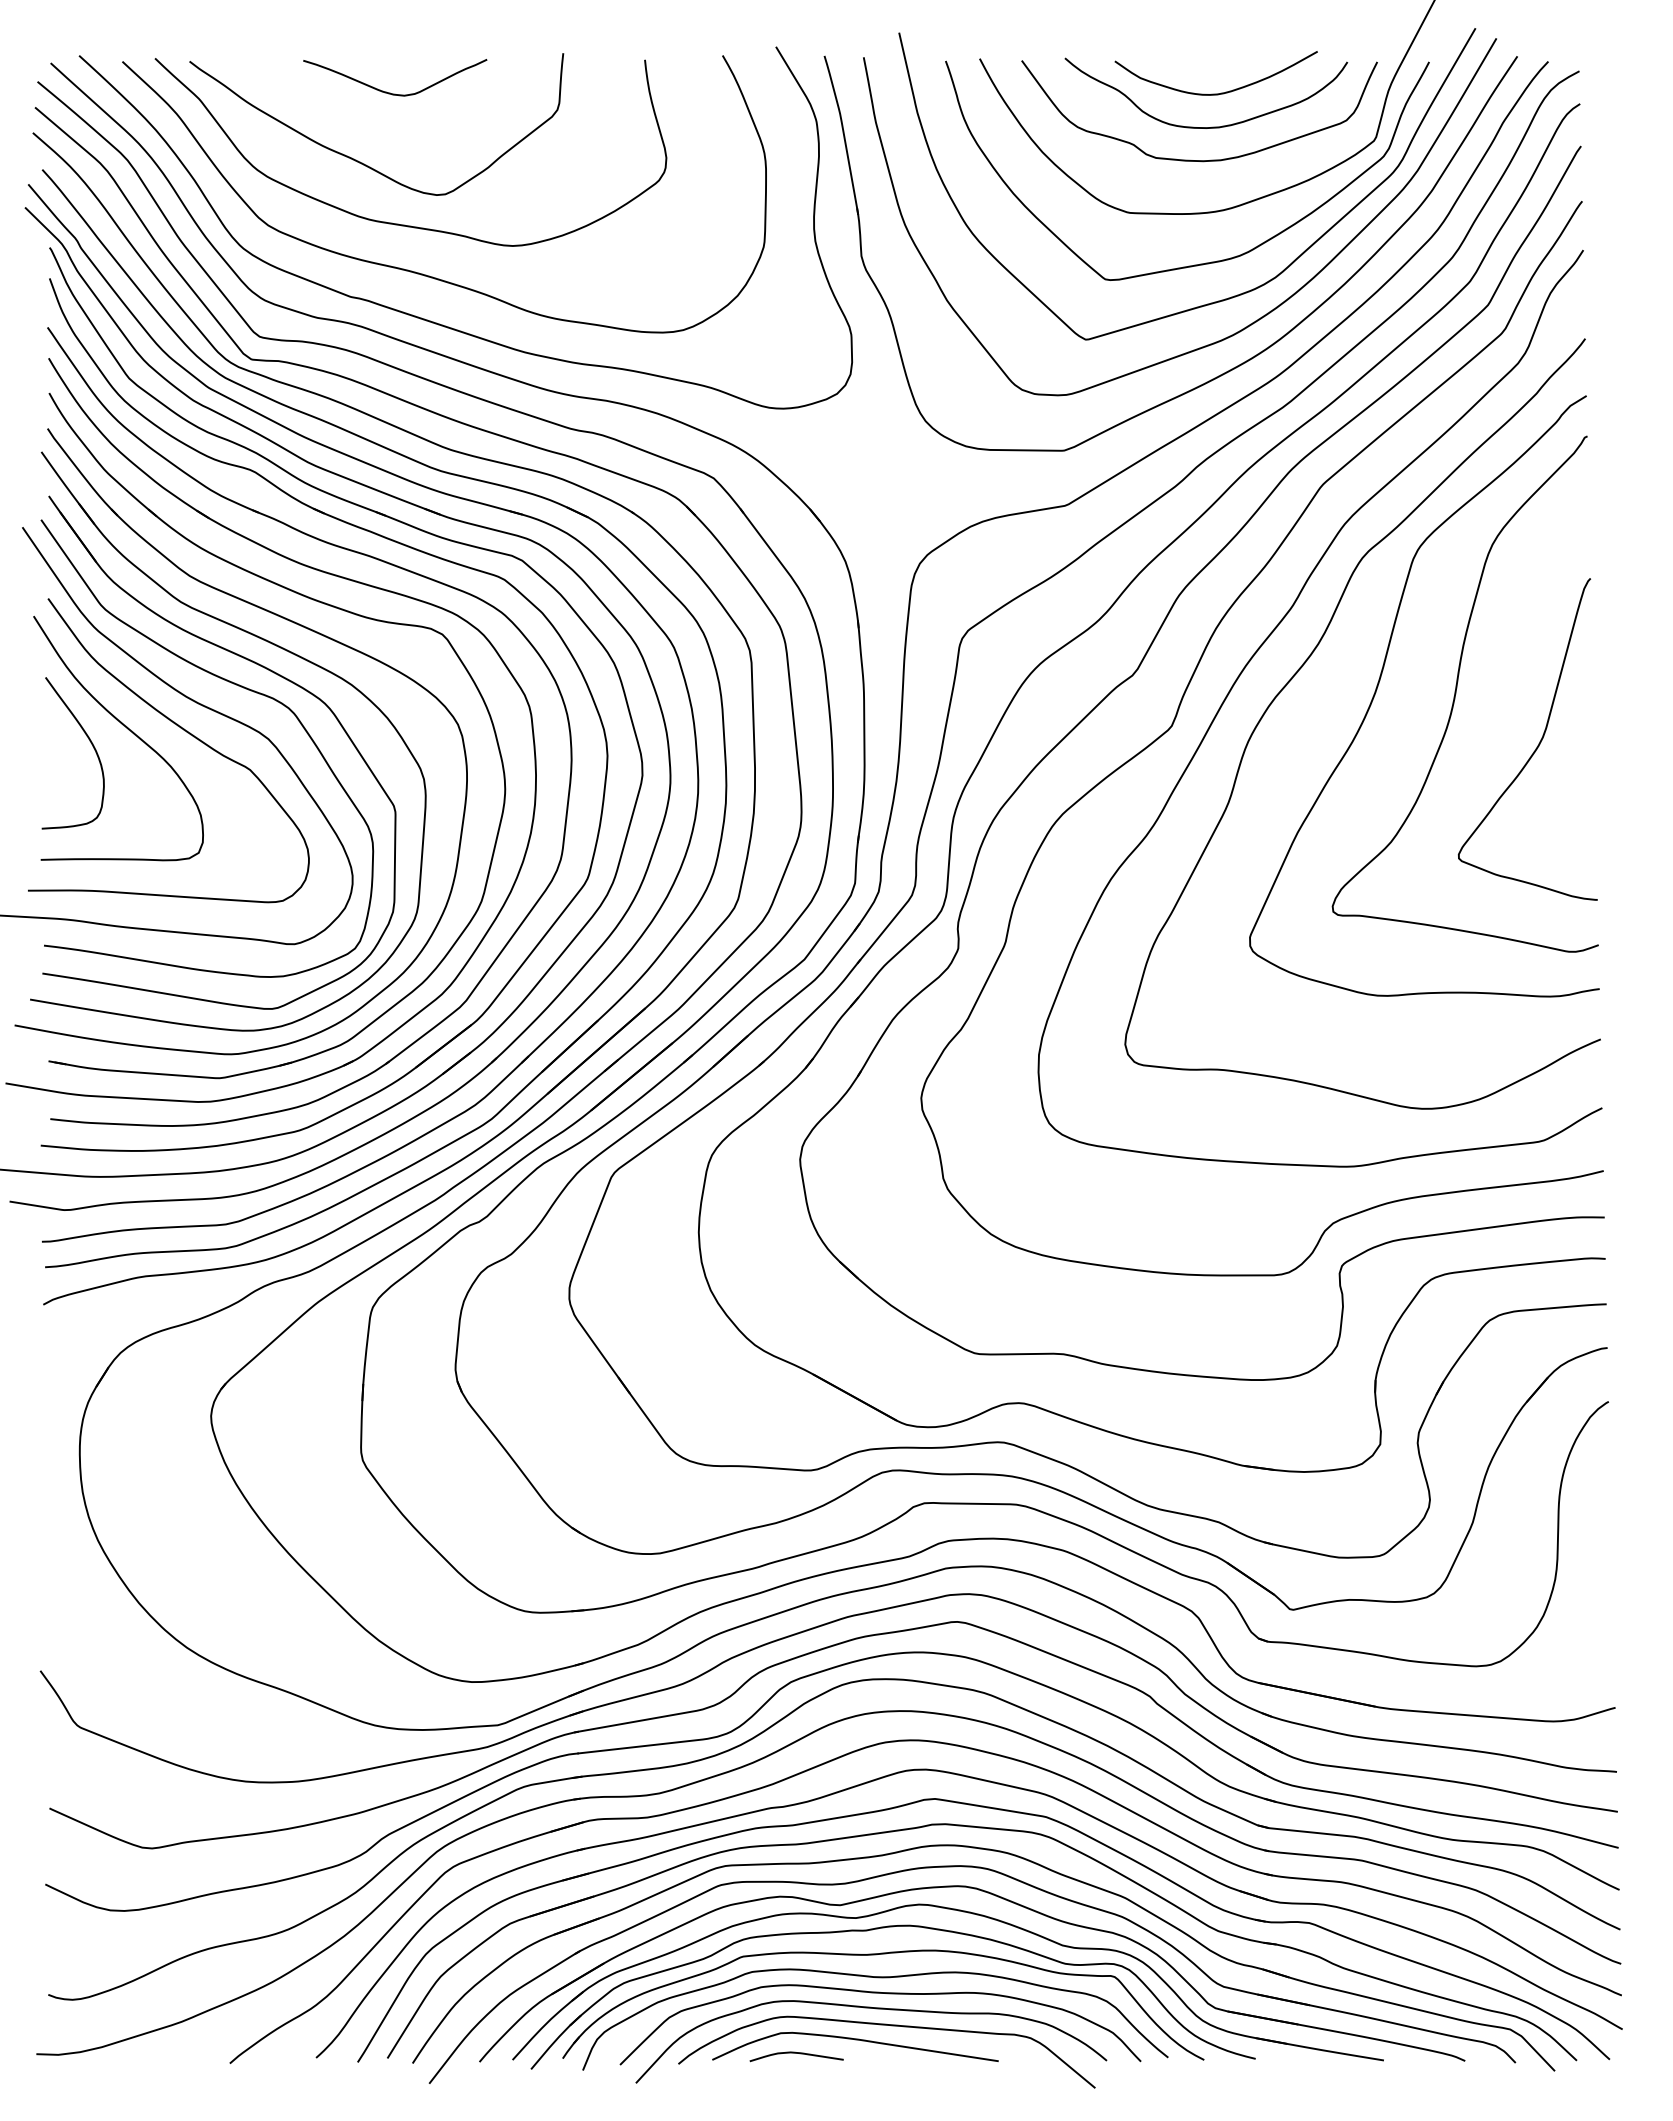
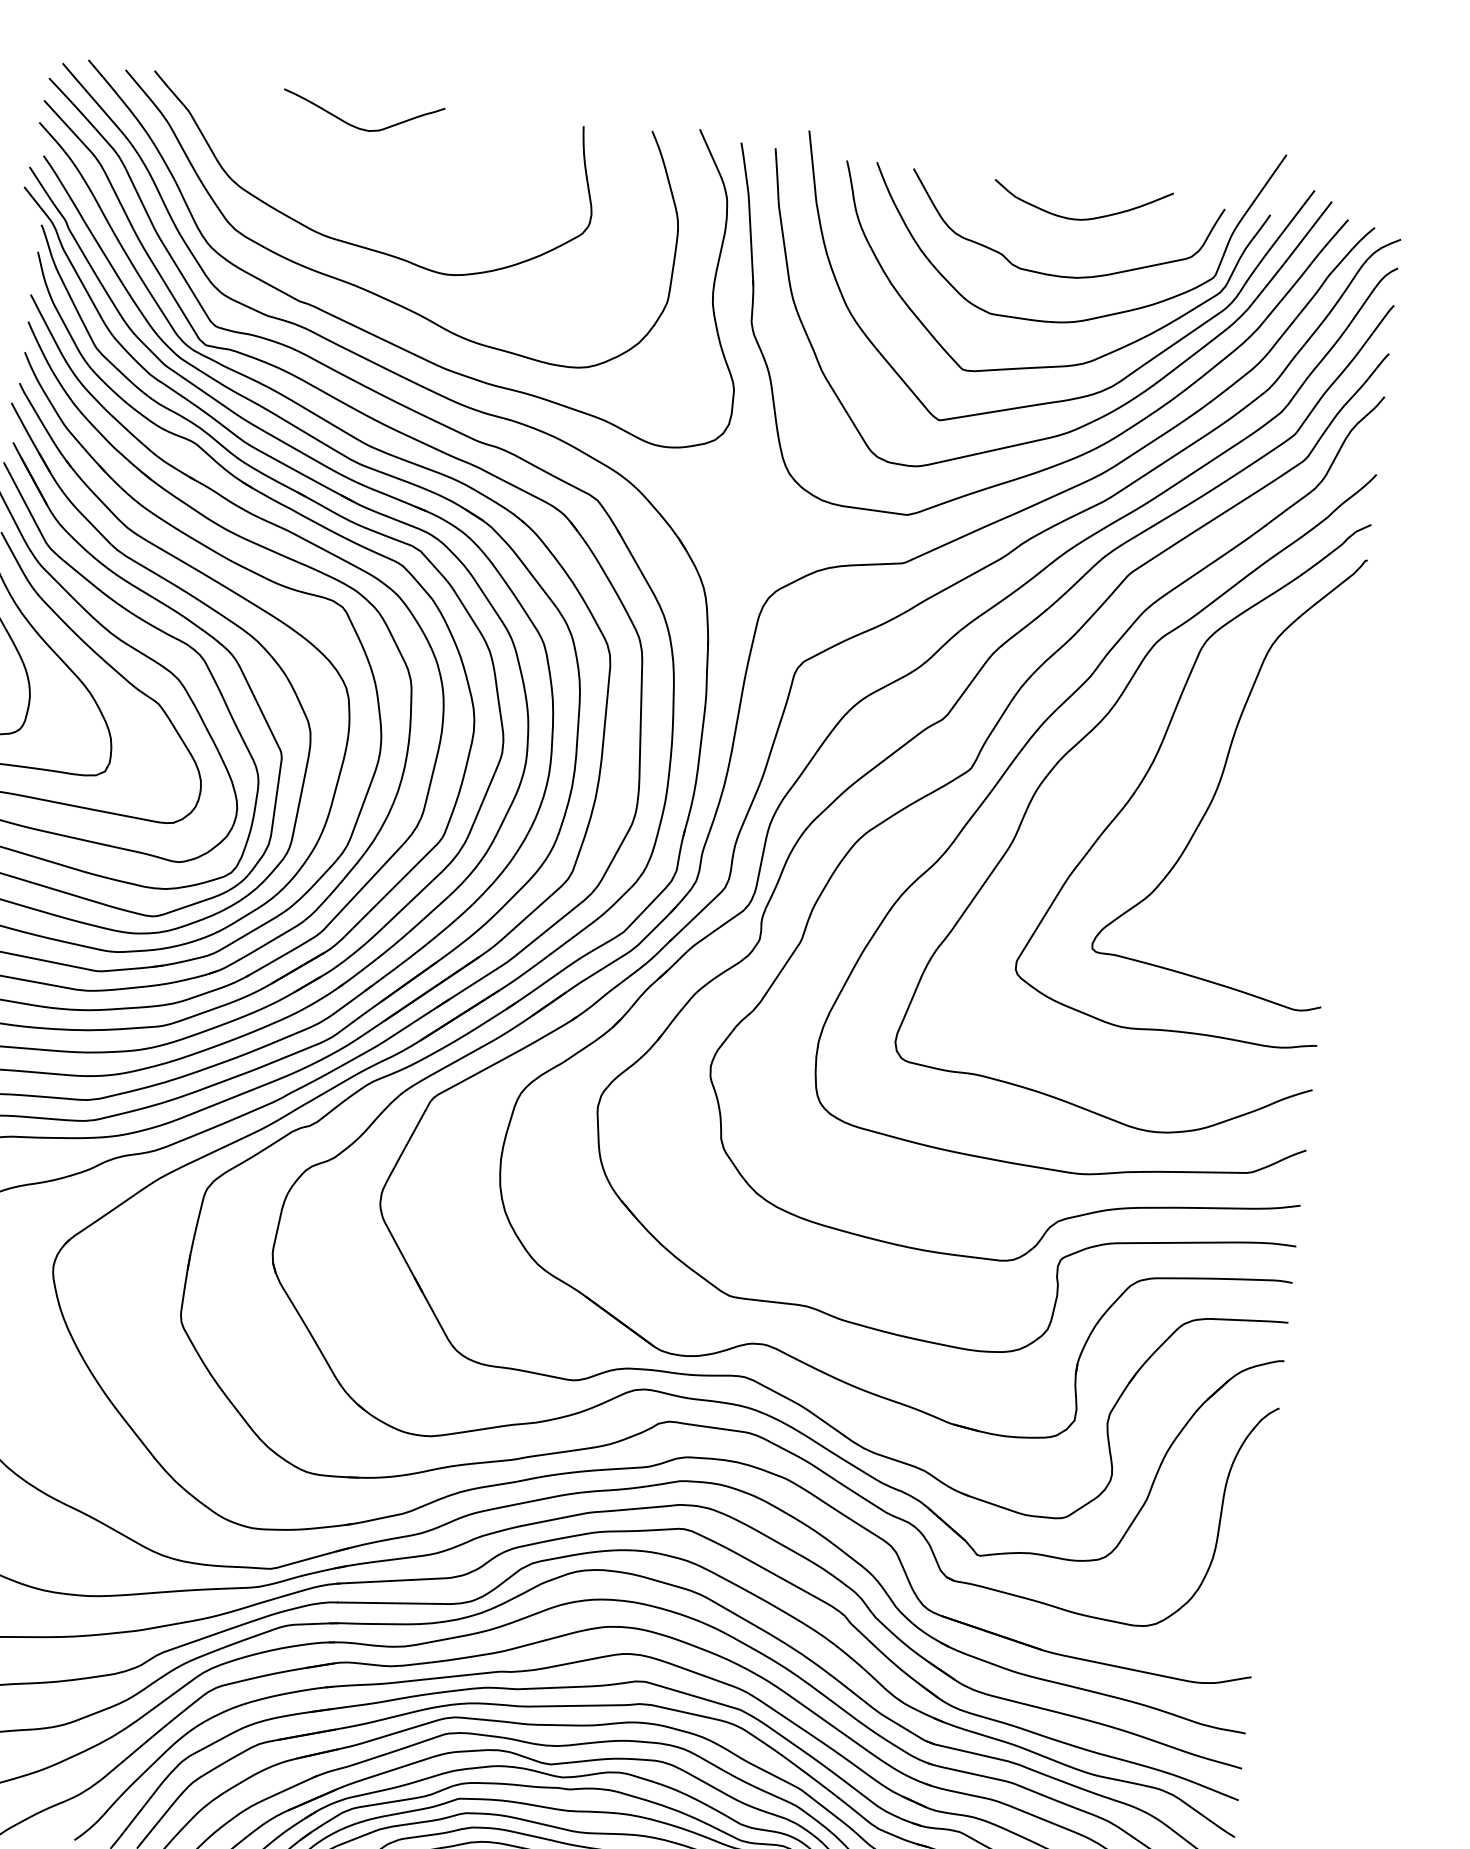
curve: (1212, 126) -> (1073, 247), removed
curve: (358, 160) -> (321, 182), removed
curve: (1537, 745) -> (1289, 825), removed

